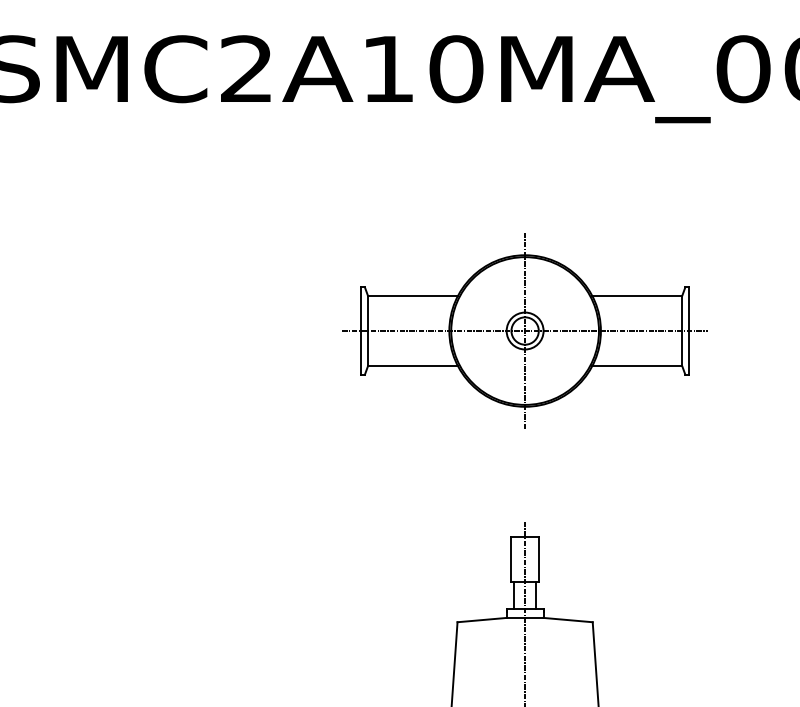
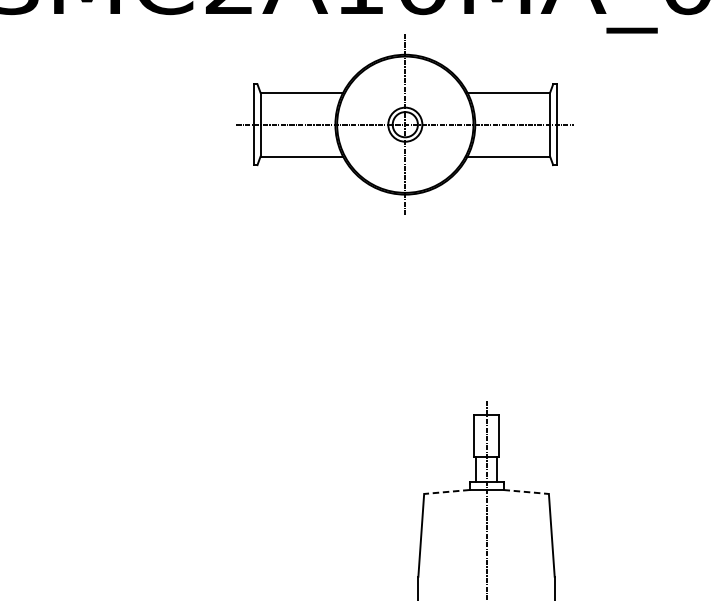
part: (524, 330) -> (404, 124), moved
line: (482, 620) -> (447, 492), solid -> dashed
line: (568, 620) -> (526, 492), solid -> dashed

